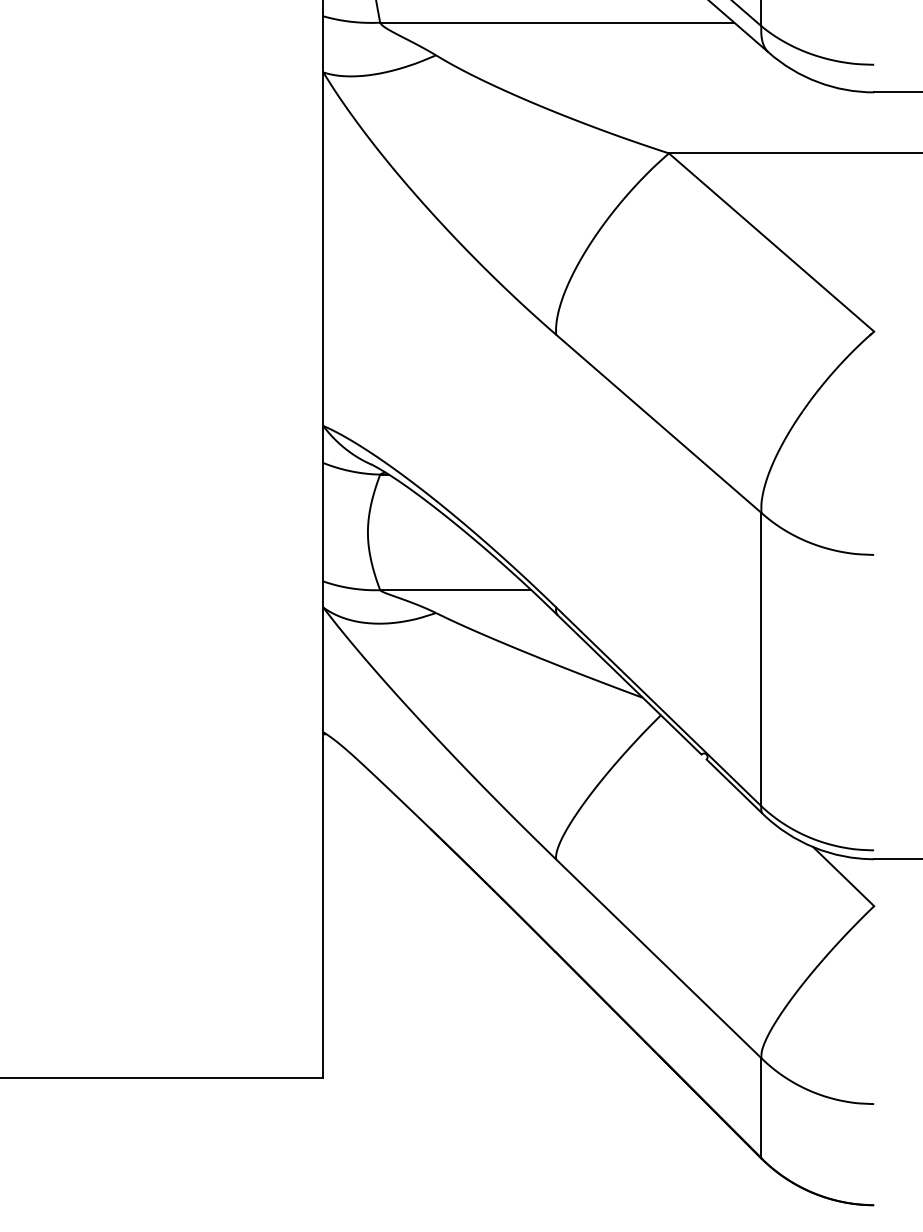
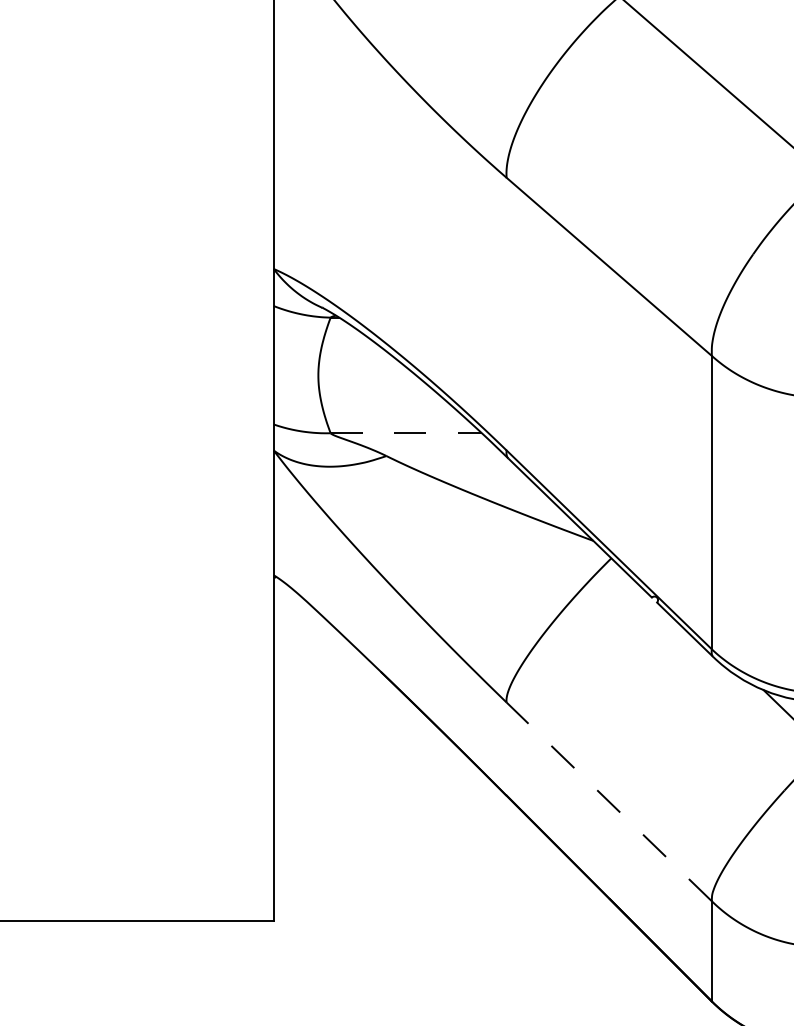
line: (455, 590) -> (405, 433), solid -> dashed
line: (658, 958) -> (608, 801), solid -> dashed

